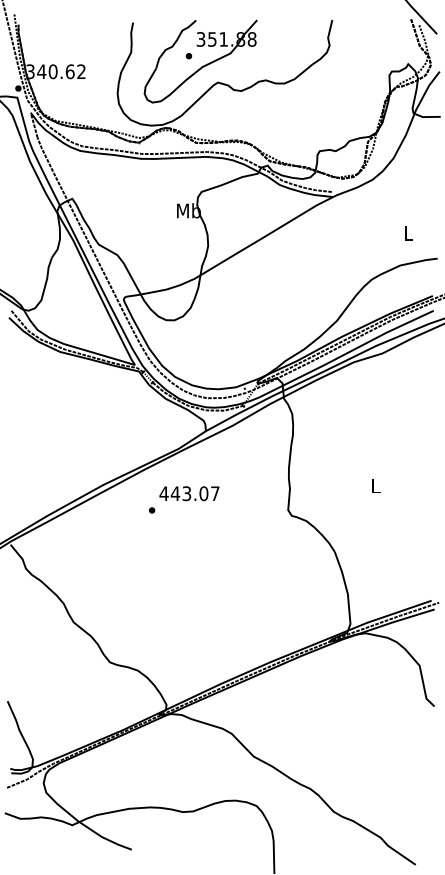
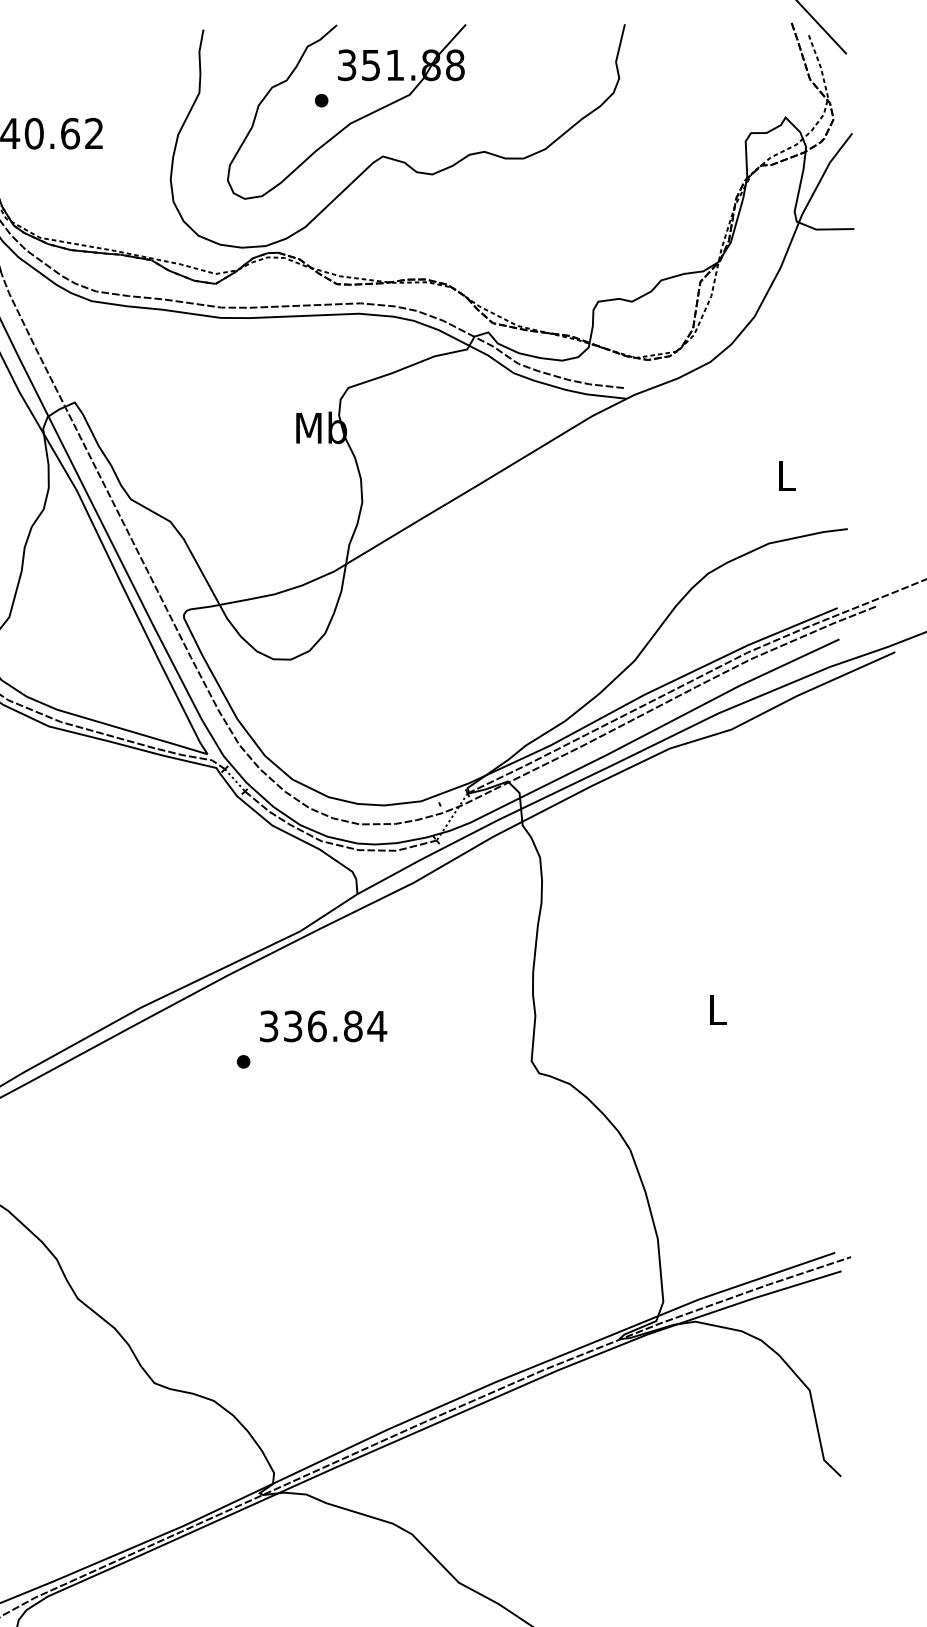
text: (189, 493) -> (322, 1025), 443.07 -> 336.84

